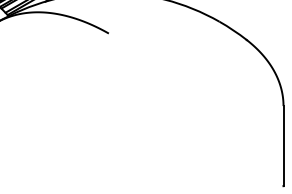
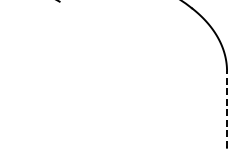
line: (283, 146) -> (227, 109), solid -> dashed

